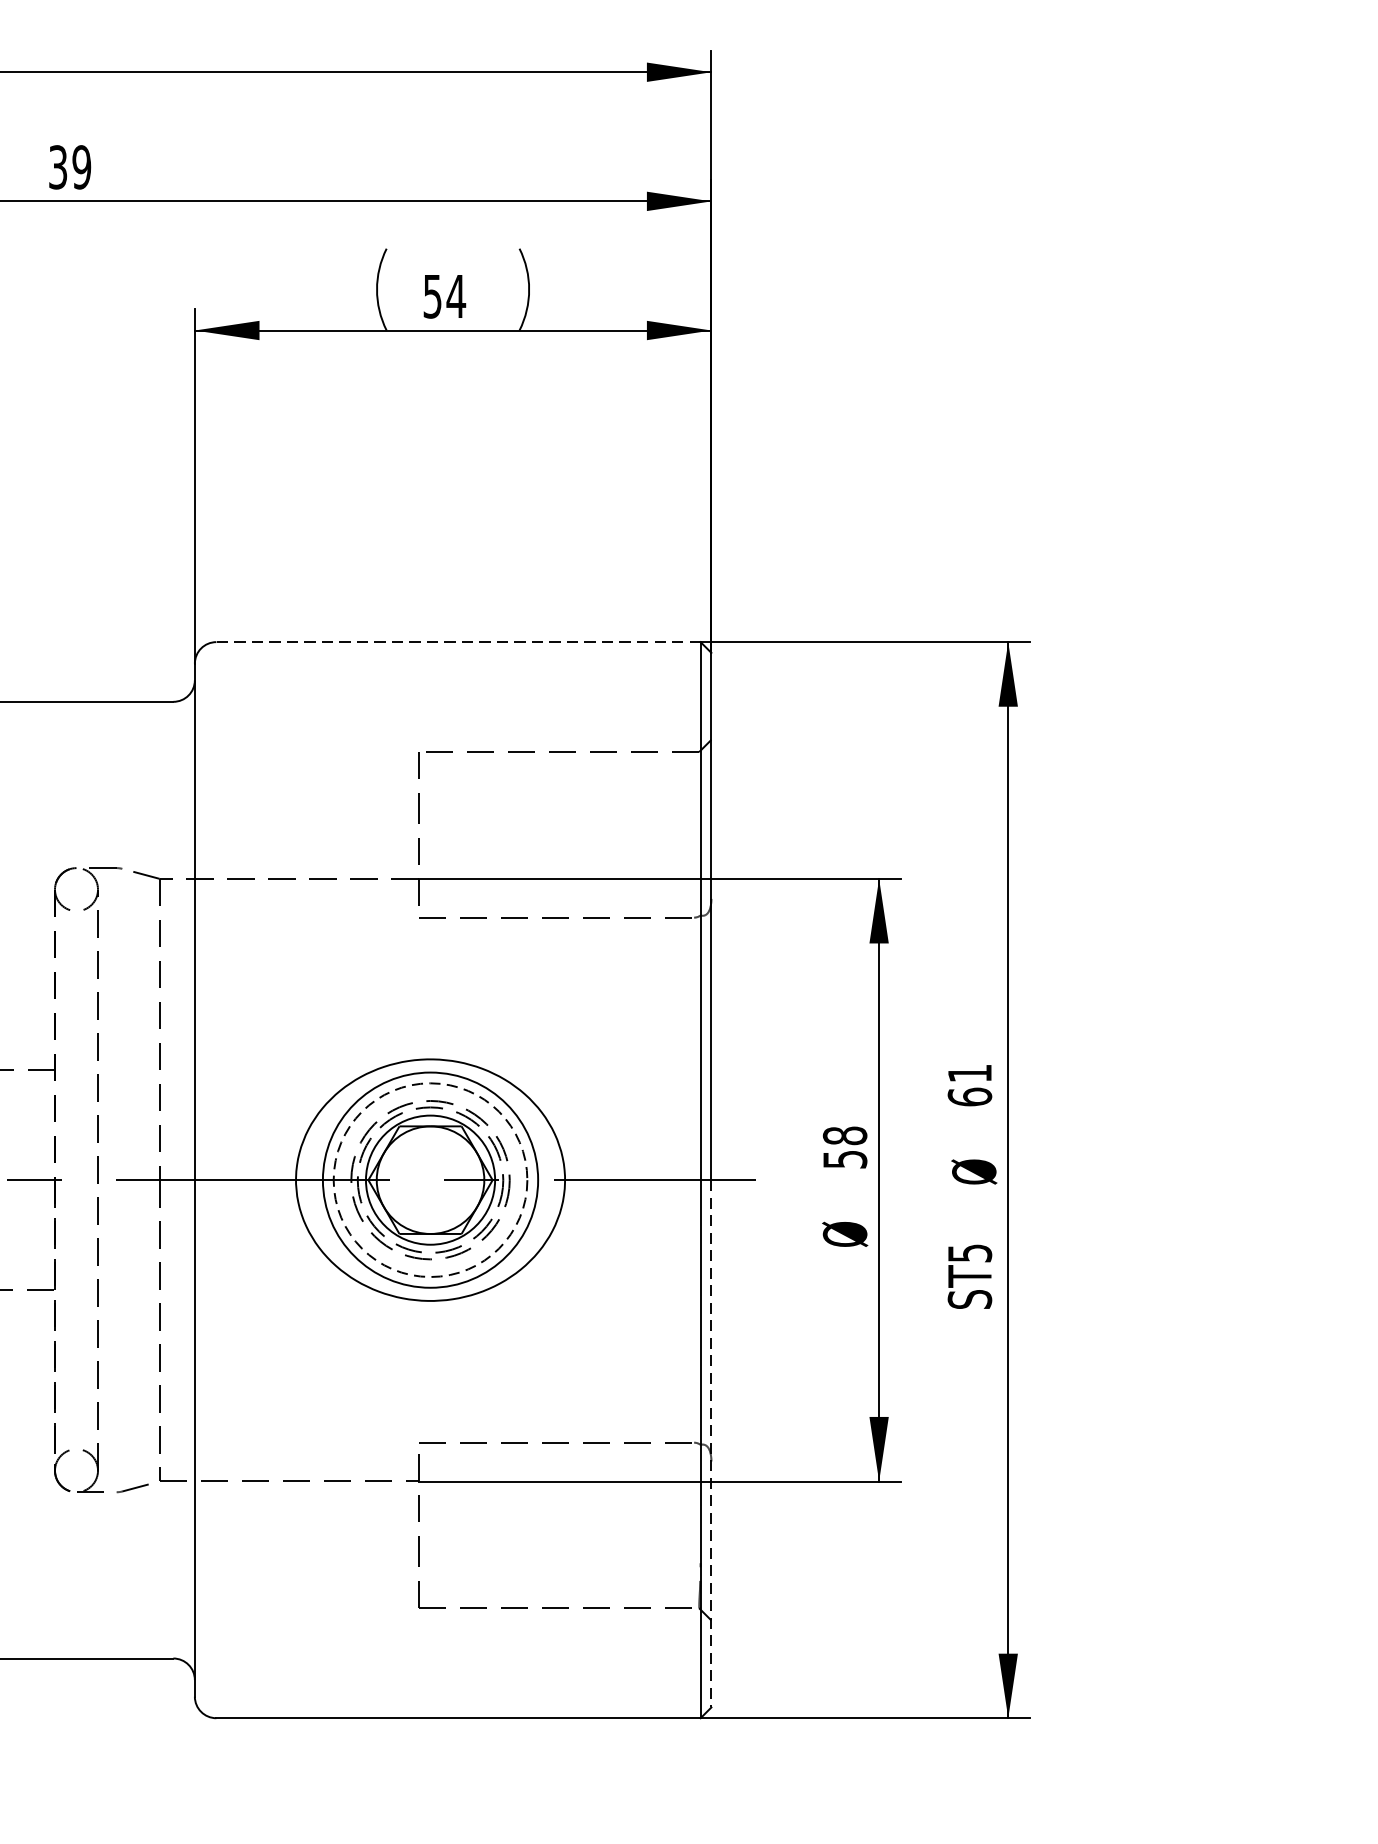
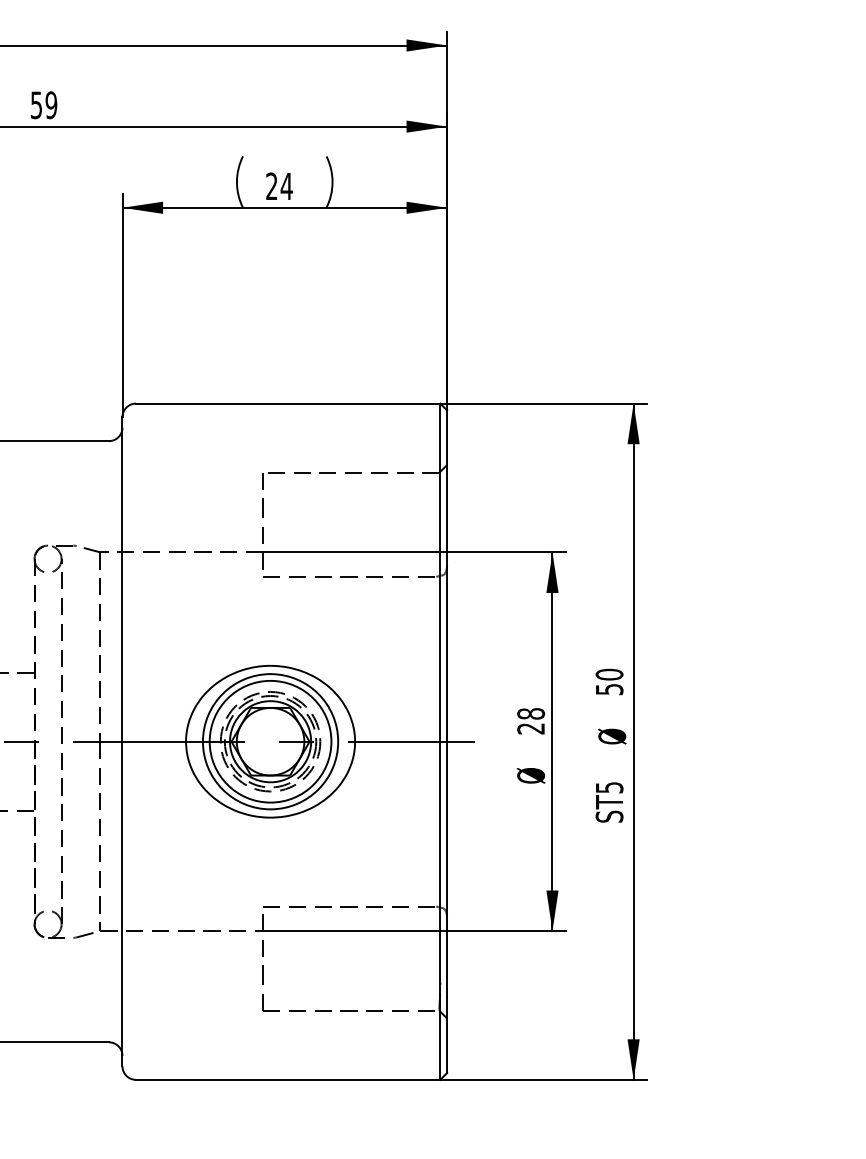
text: (58, 166) -> (36, 104), 39 -> 59
text: (432, 296) -> (271, 186), 54 -> 24
line: (457, 641) -> (287, 403), dashed -> solid
text: (969, 1084) -> (609, 681), 61 -> 50
text: (845, 1159) -> (531, 728), 58 -> 28
circle: (430, 1179) -> (270, 741), dashed -> solid
line: (712, 1443) -> (447, 907), dashed -> solid

